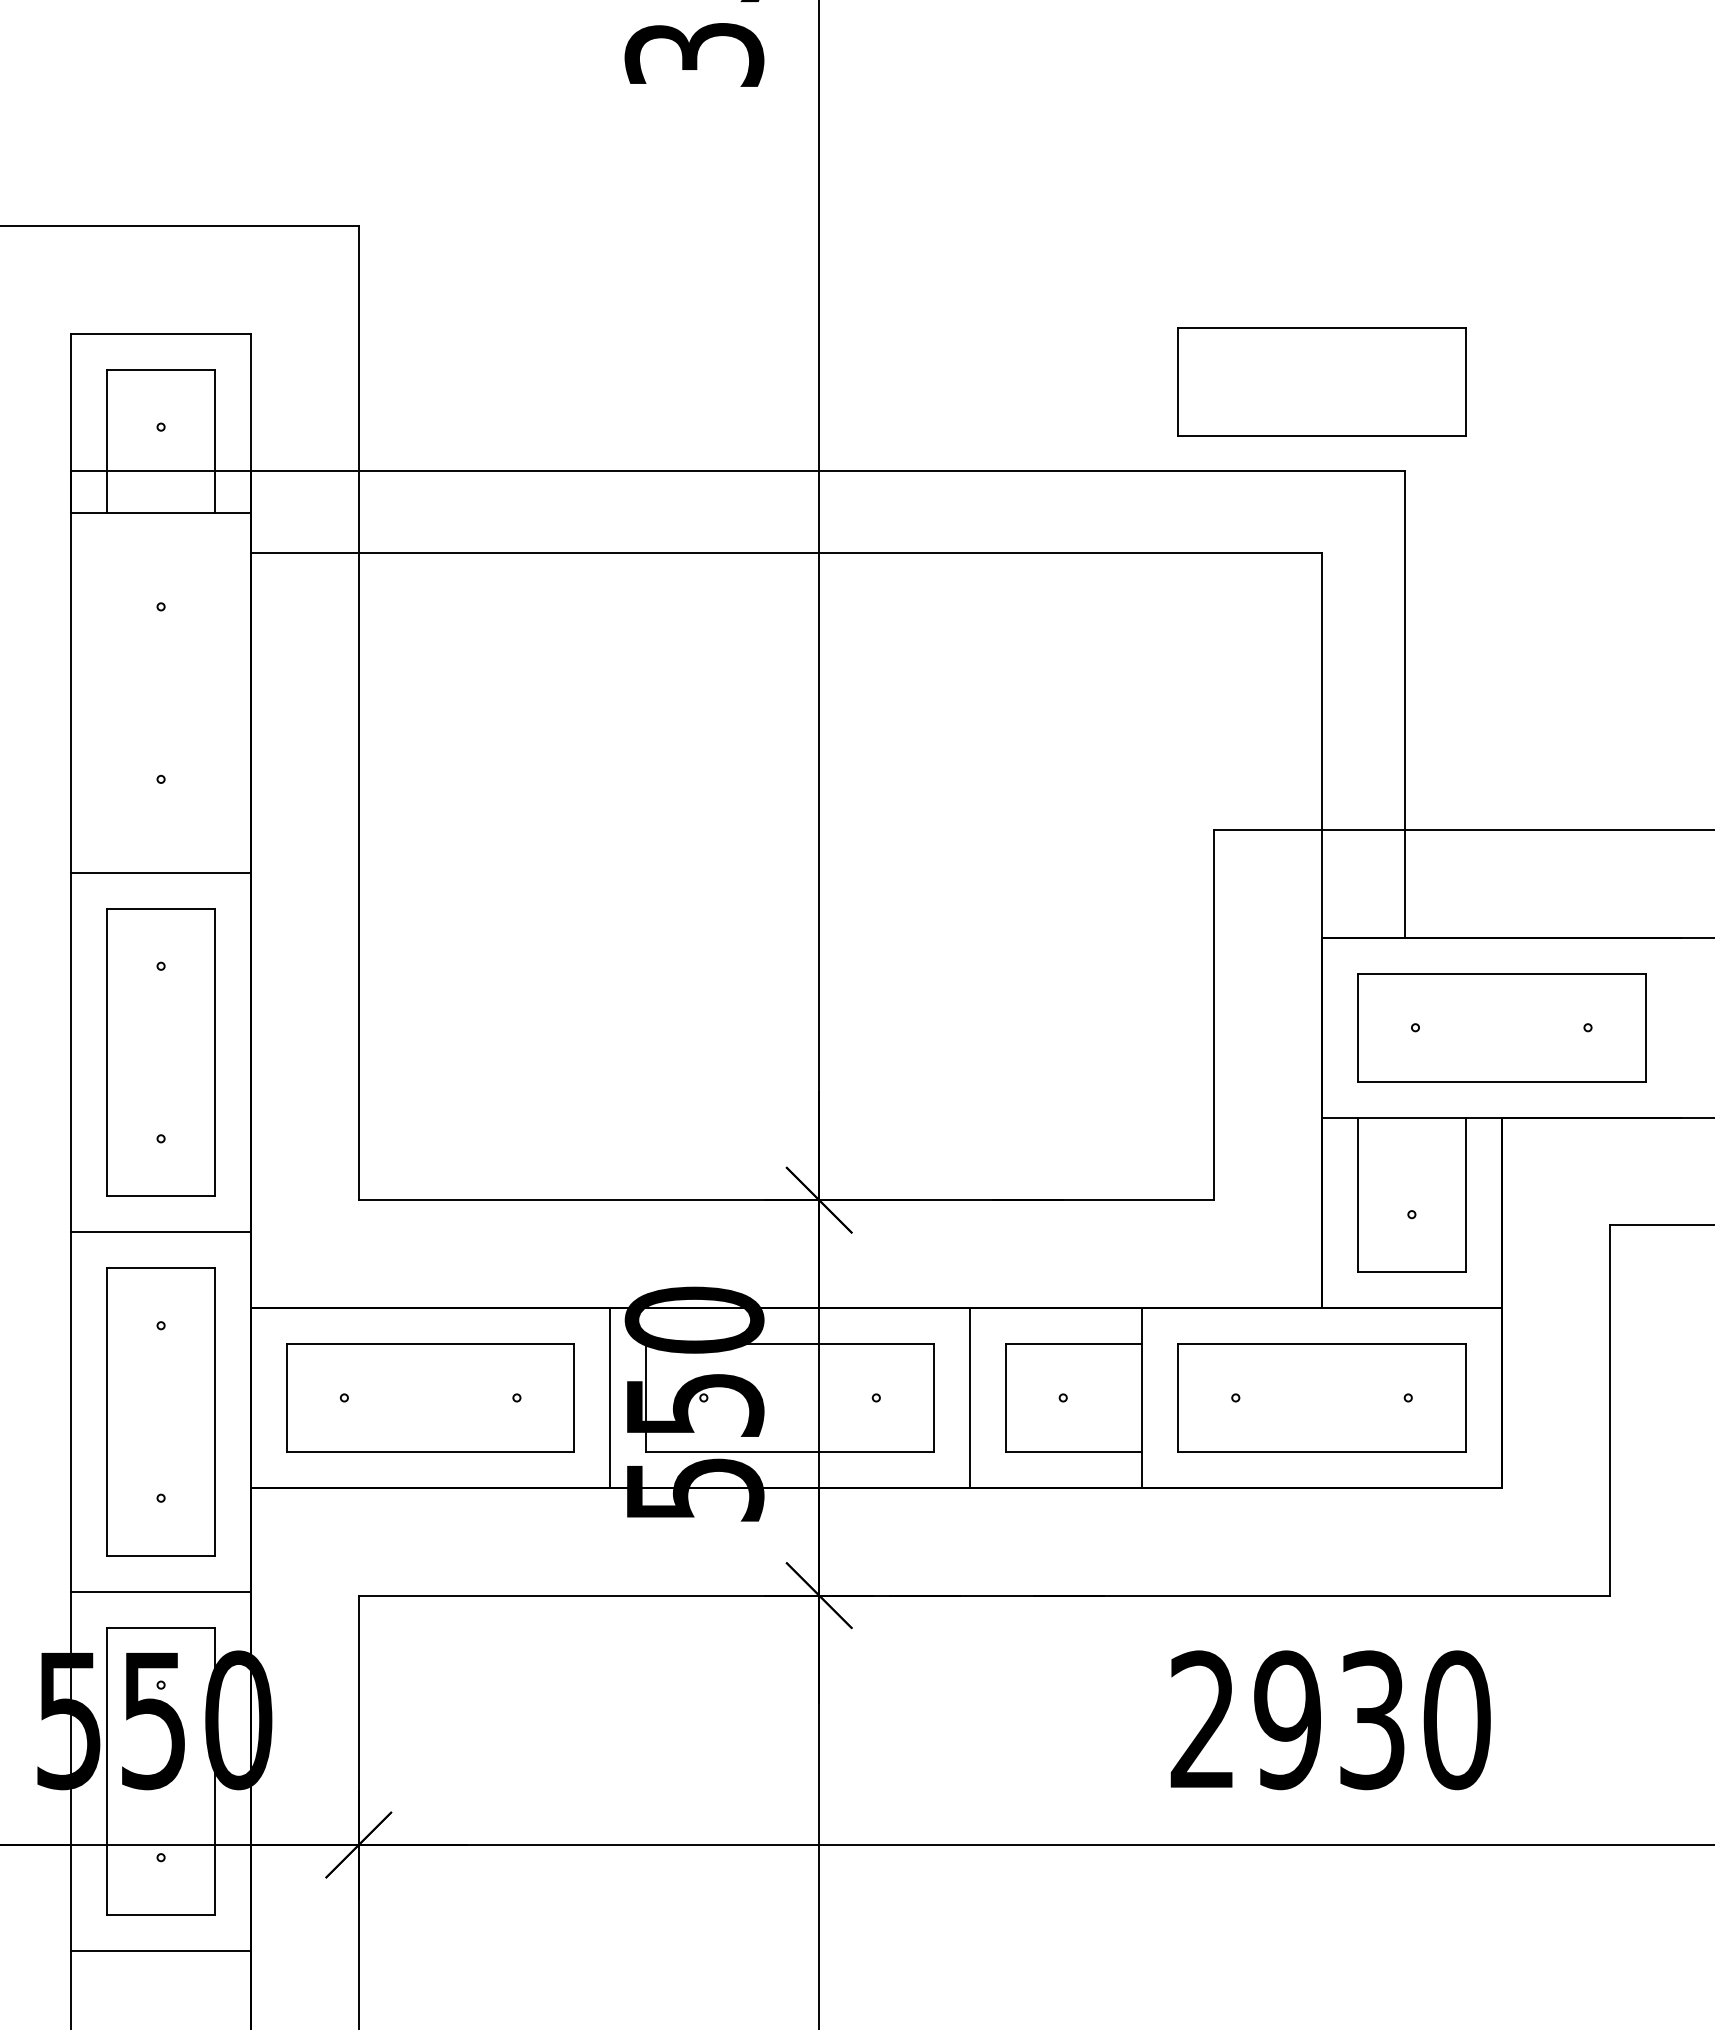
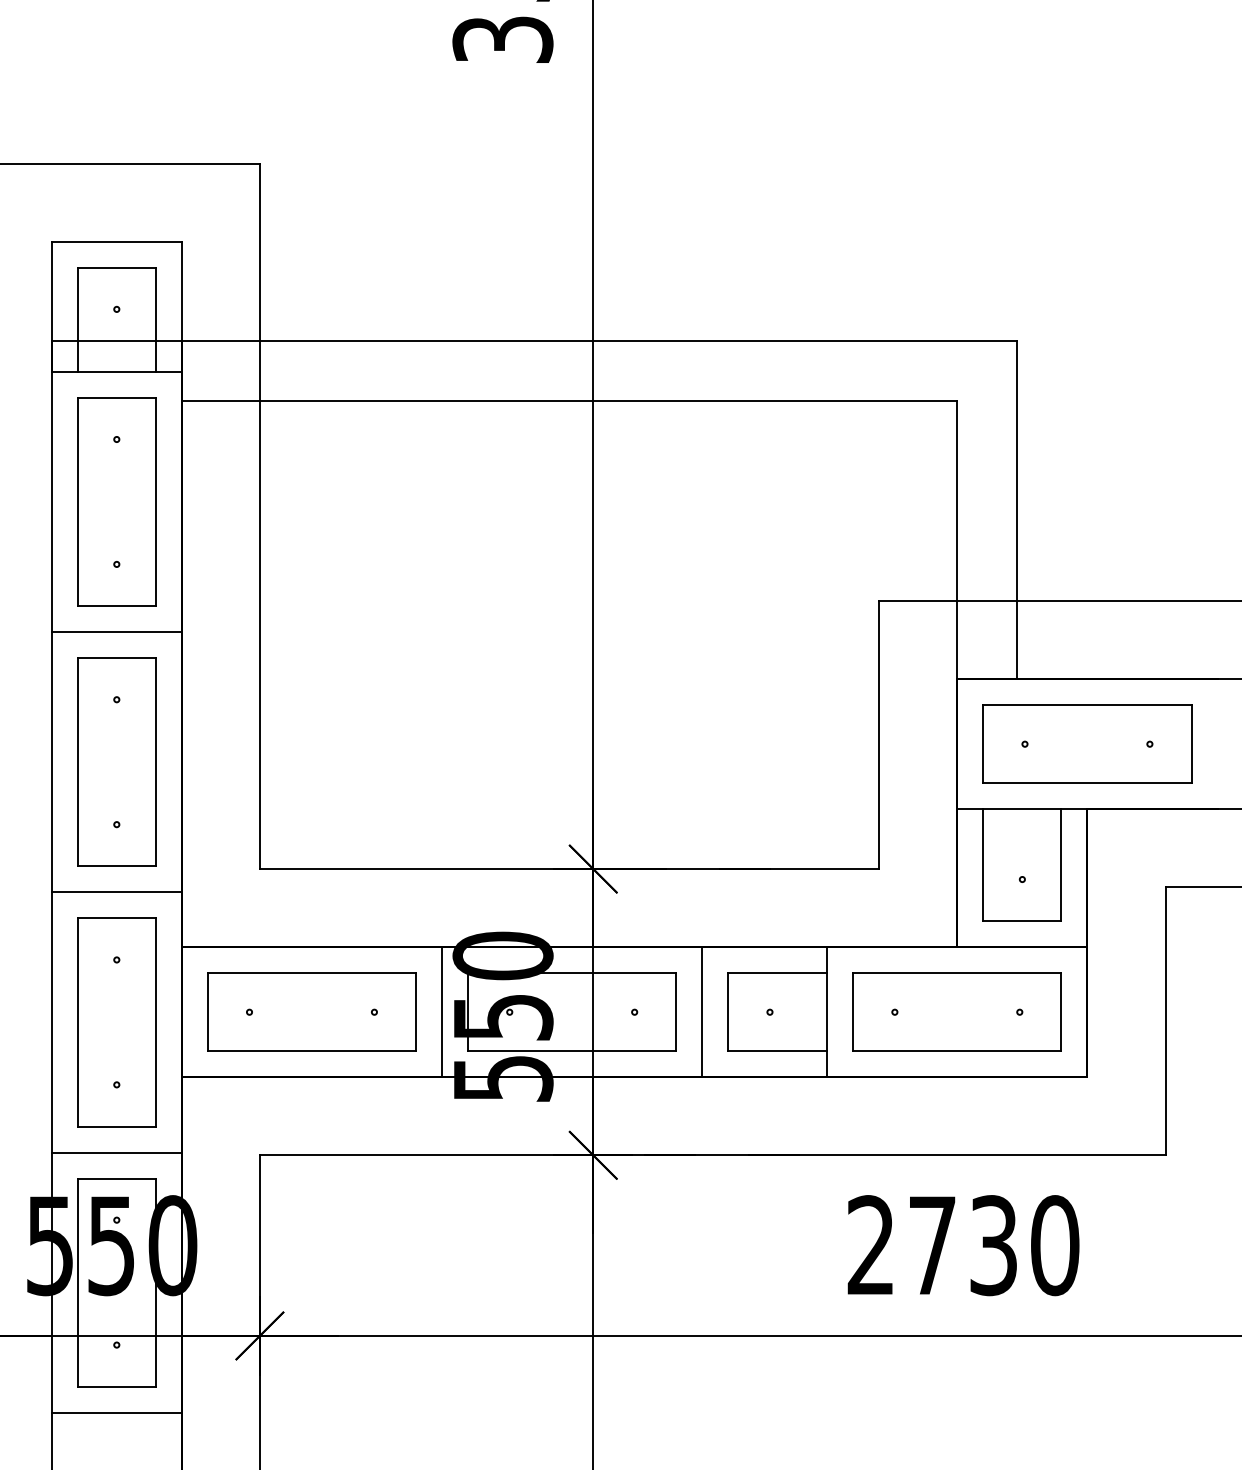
part: (1321, 381) -> (956, 276), removed
part: (160, 692) -> (116, 501), added
text: (1287, 1720) -> (932, 1245), 2930 -> 2730

